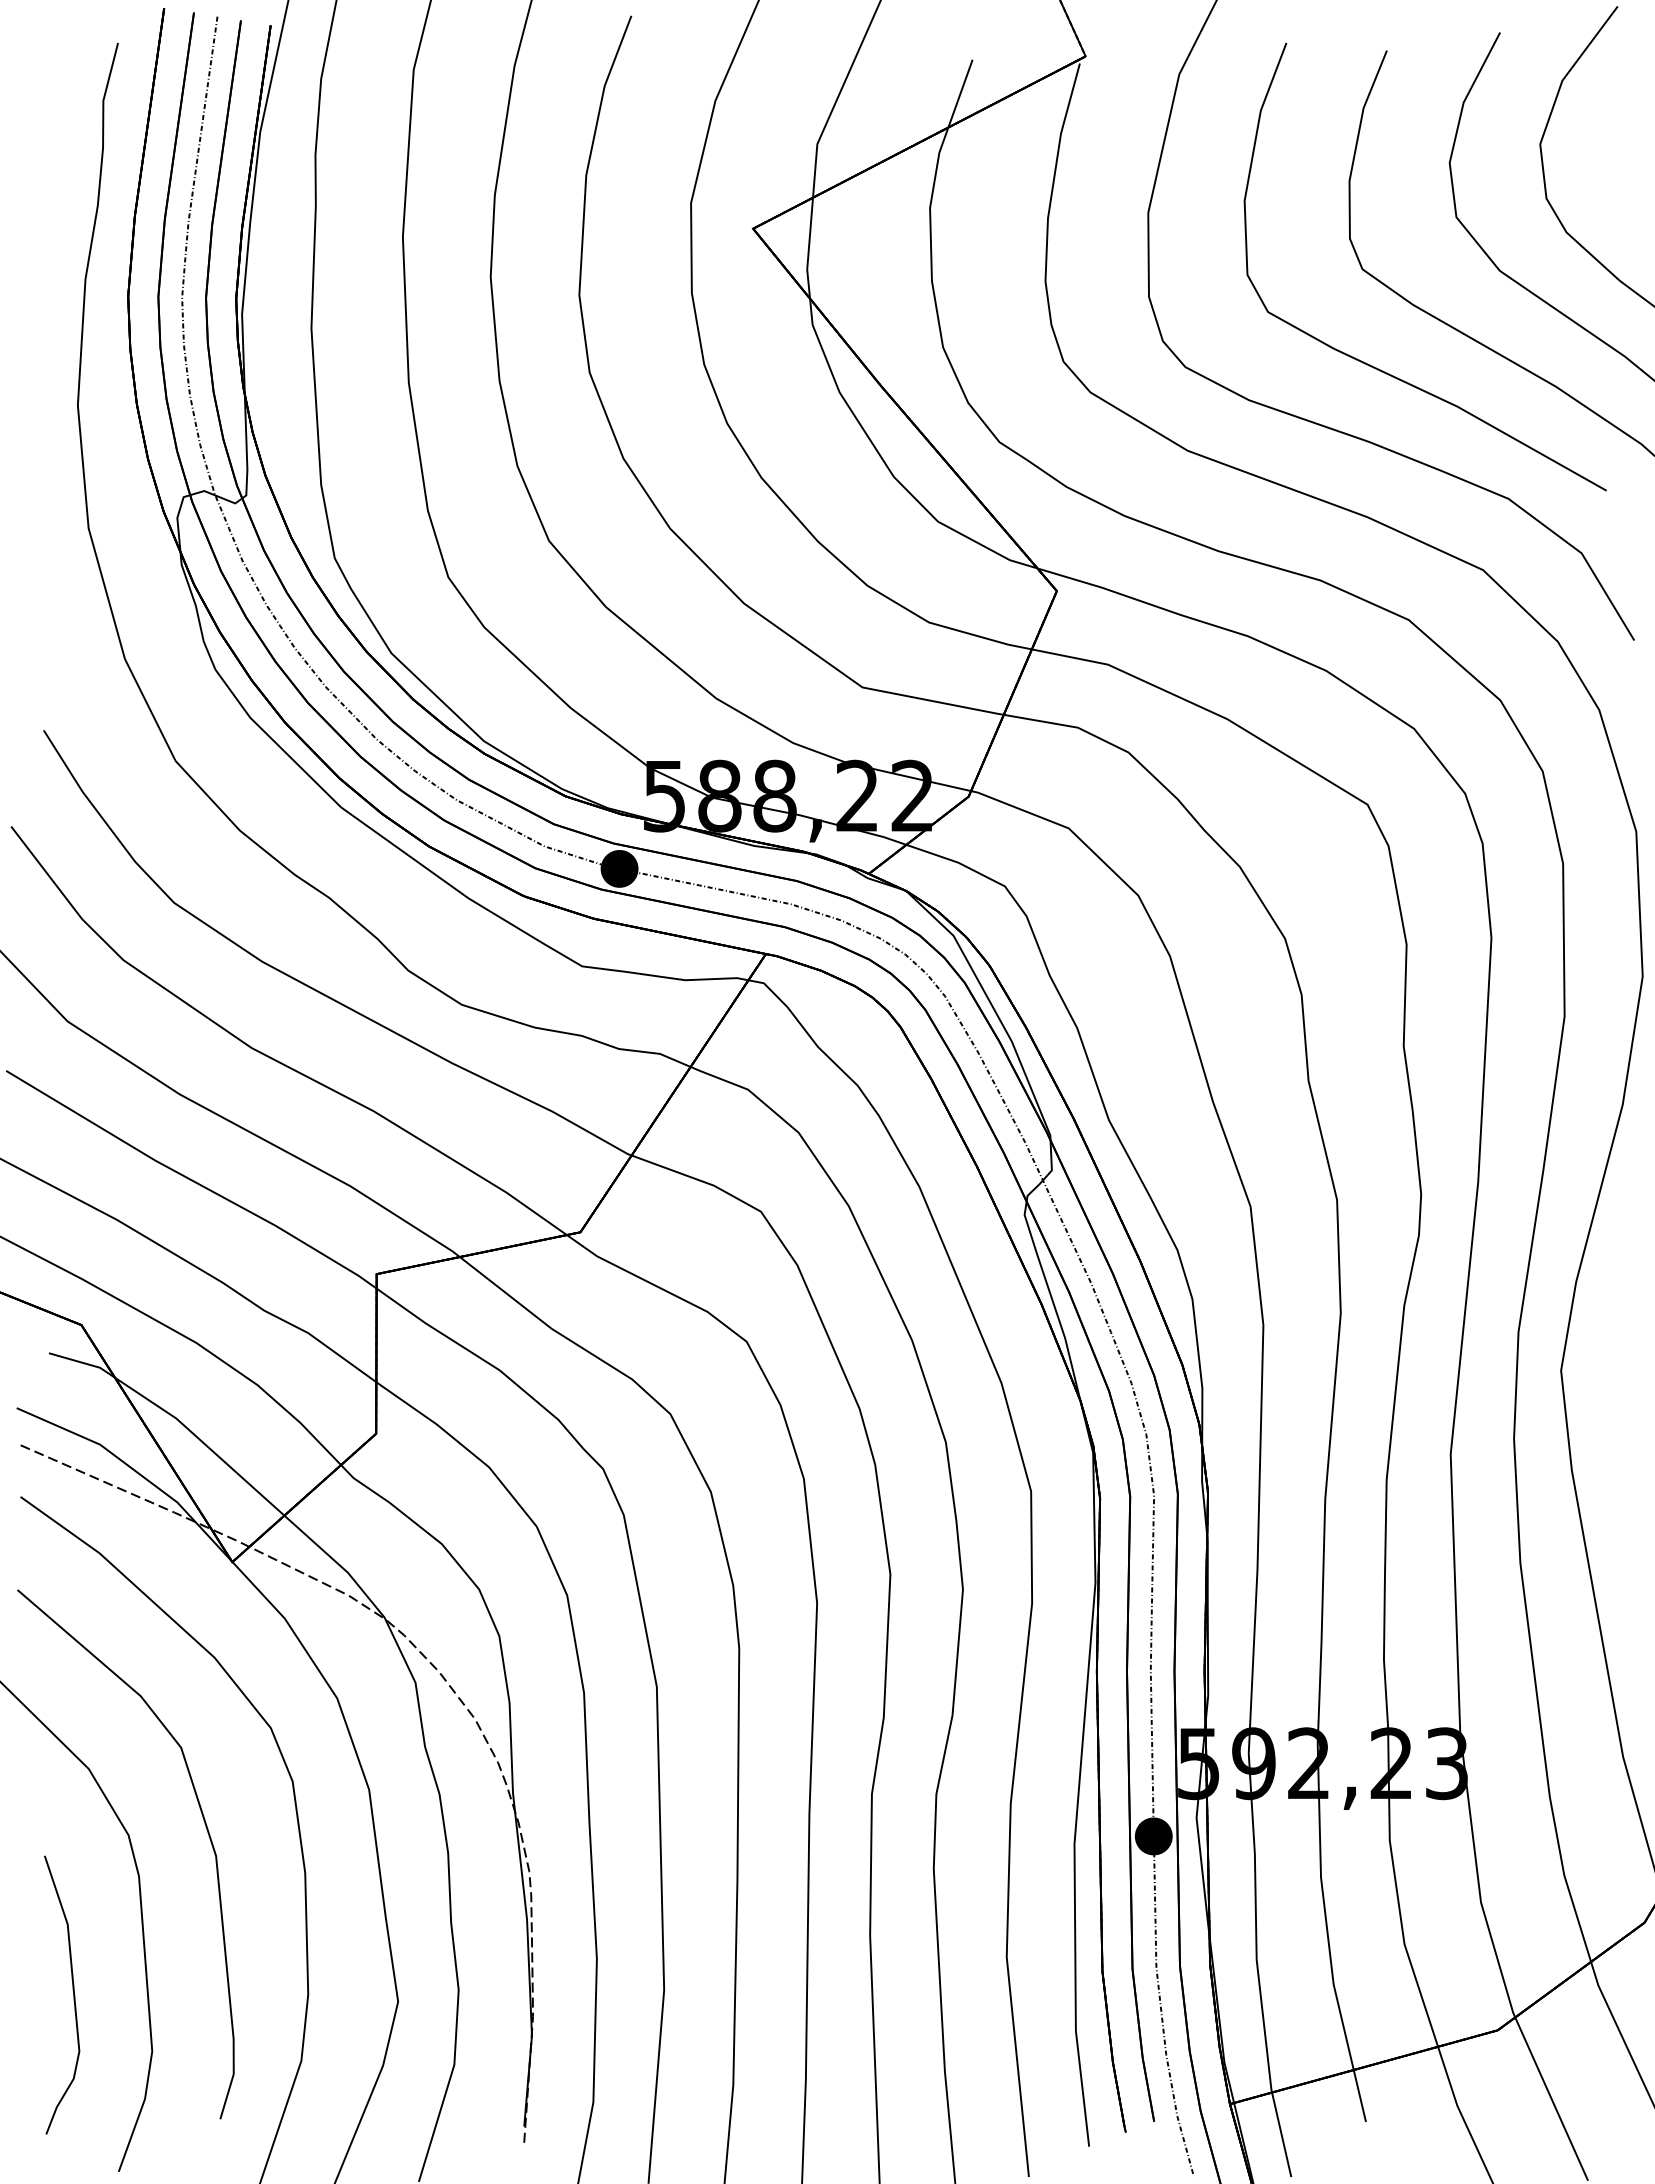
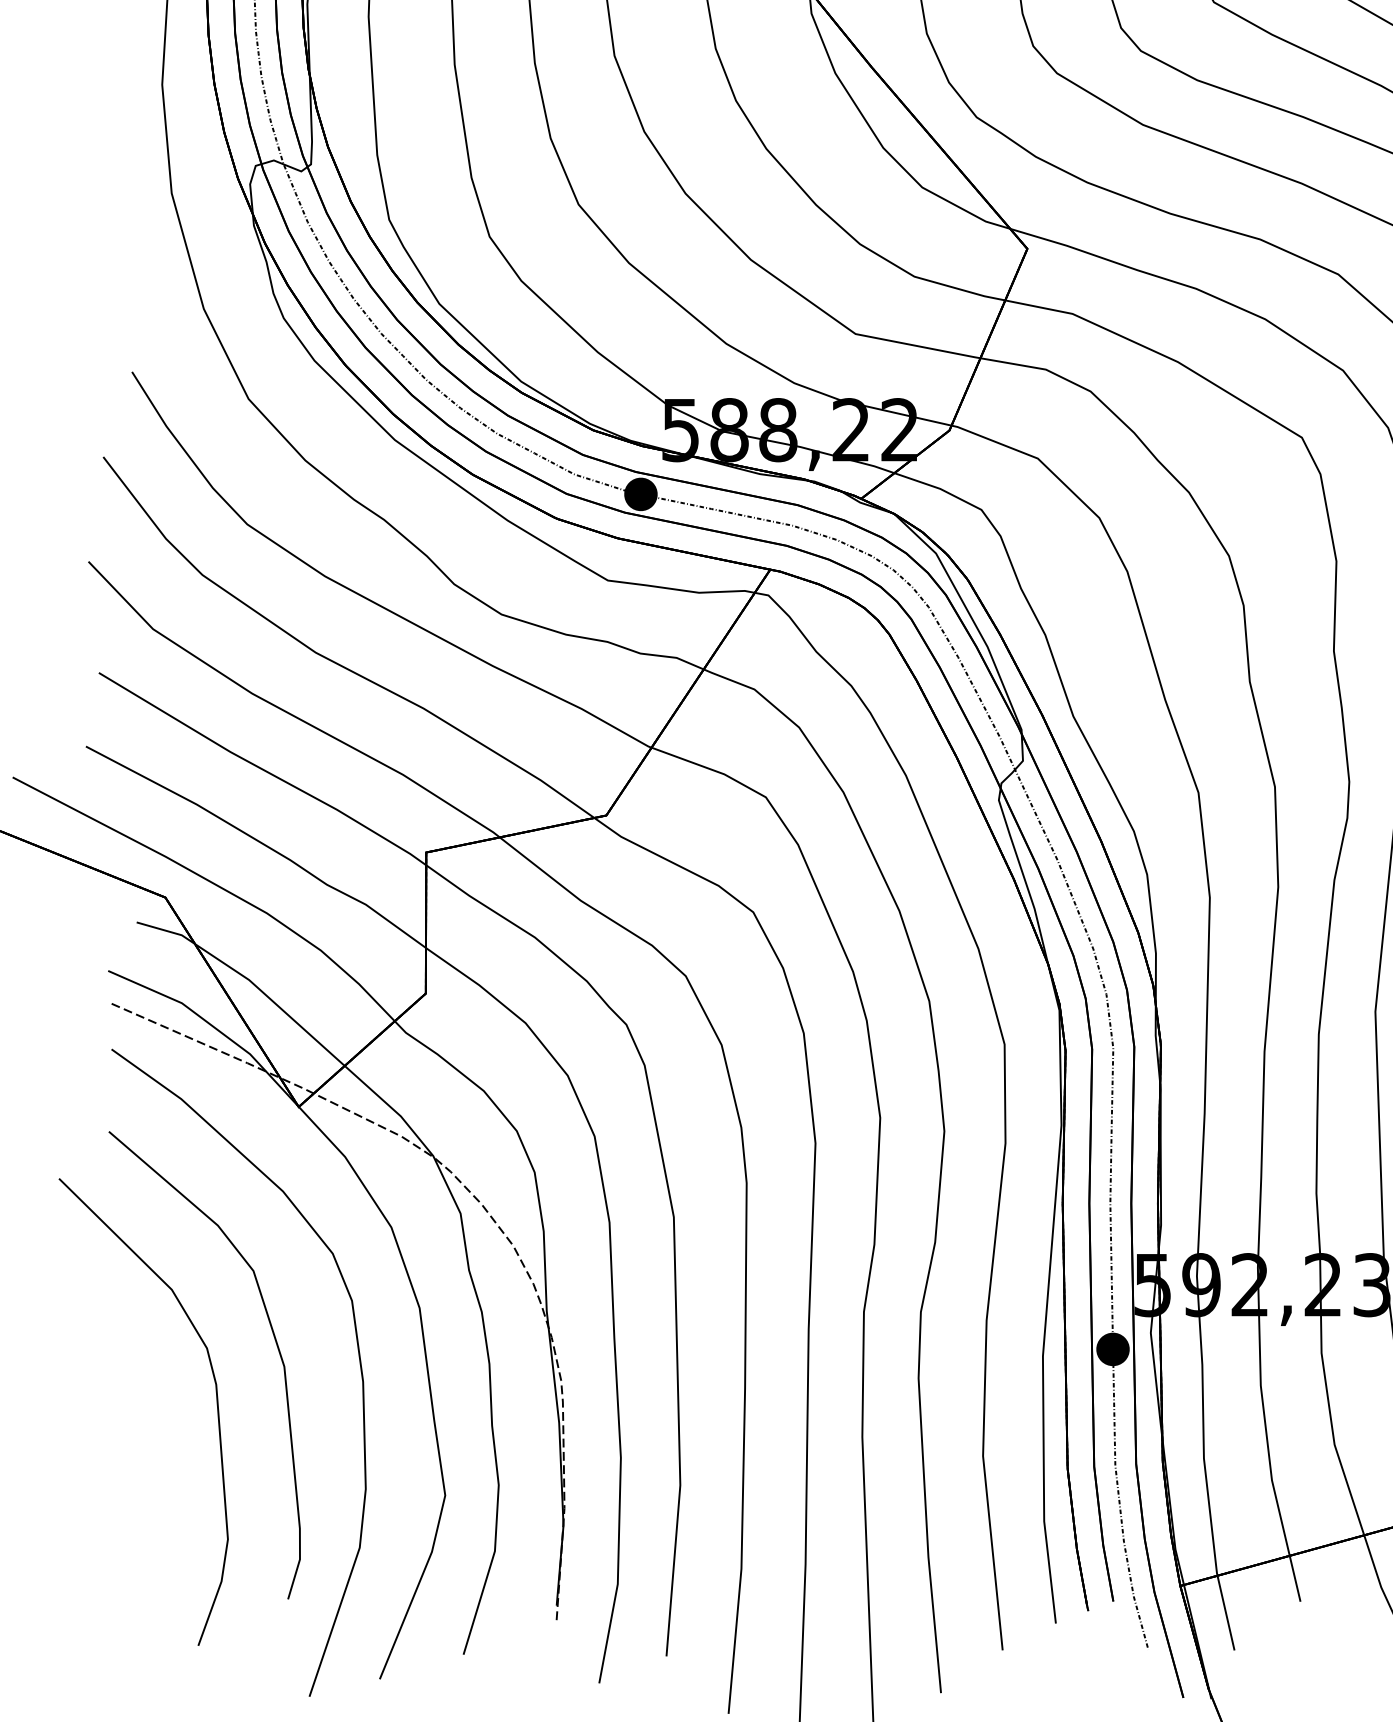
part: (72, 1990) -> (157, 1485), removed

